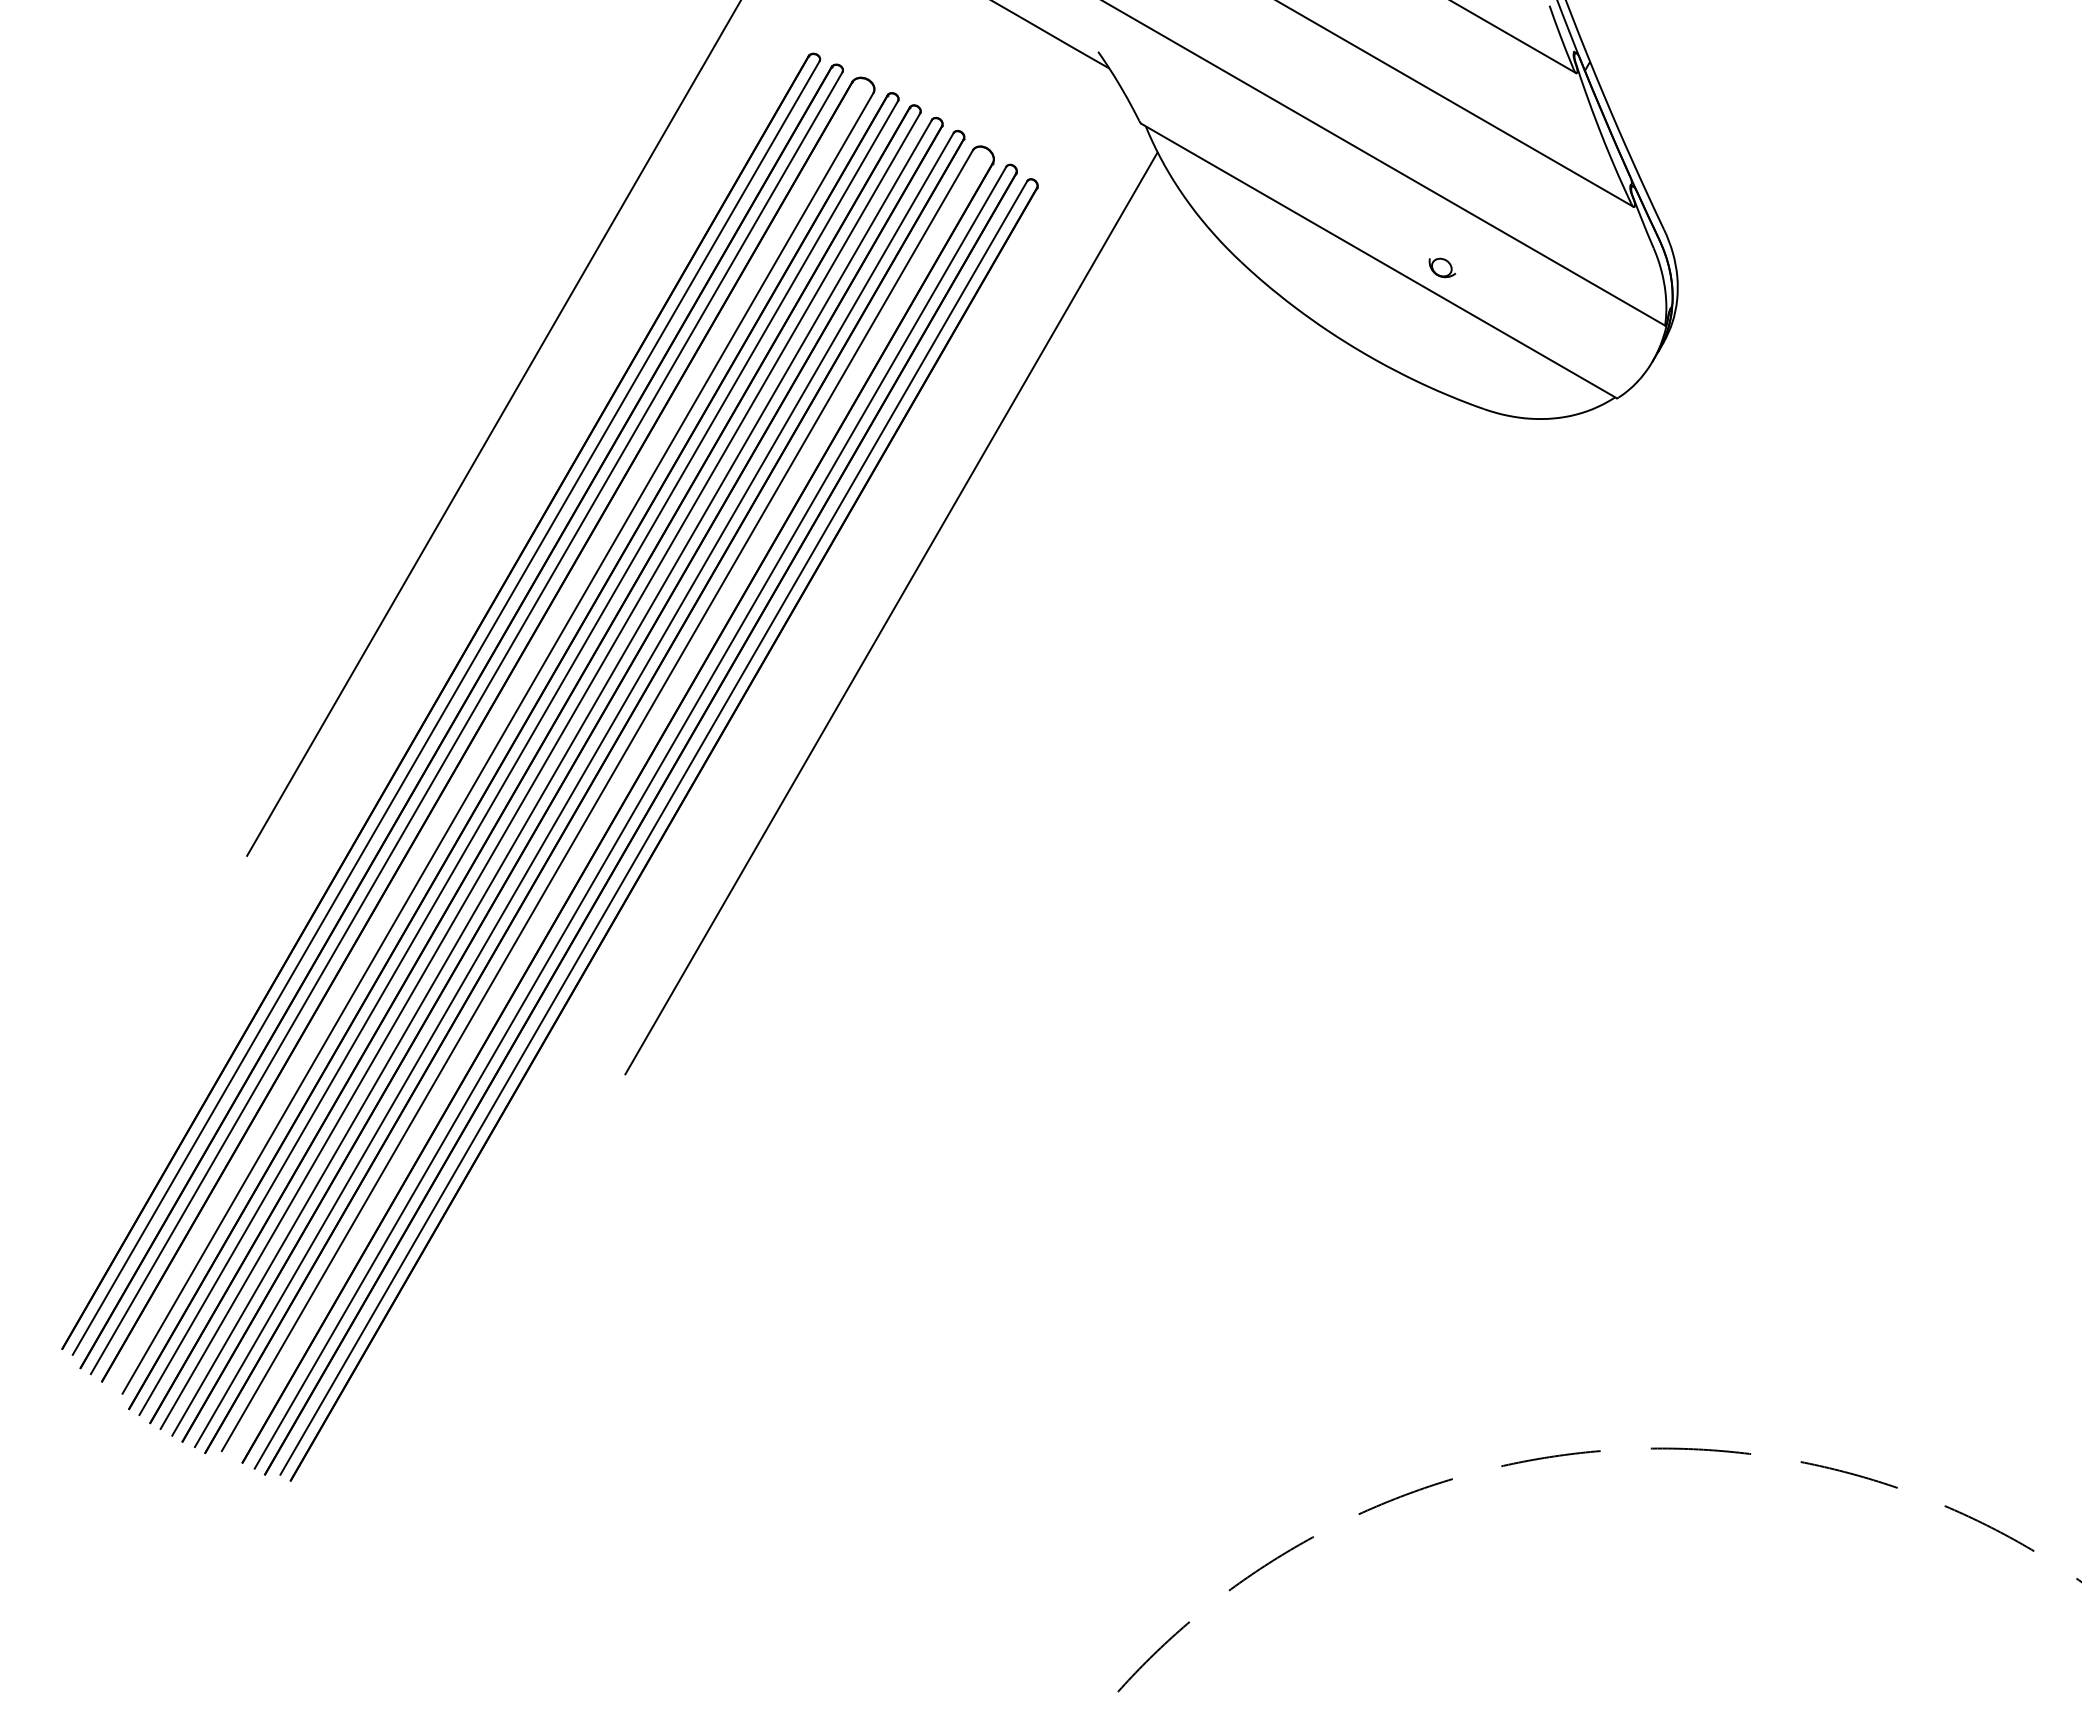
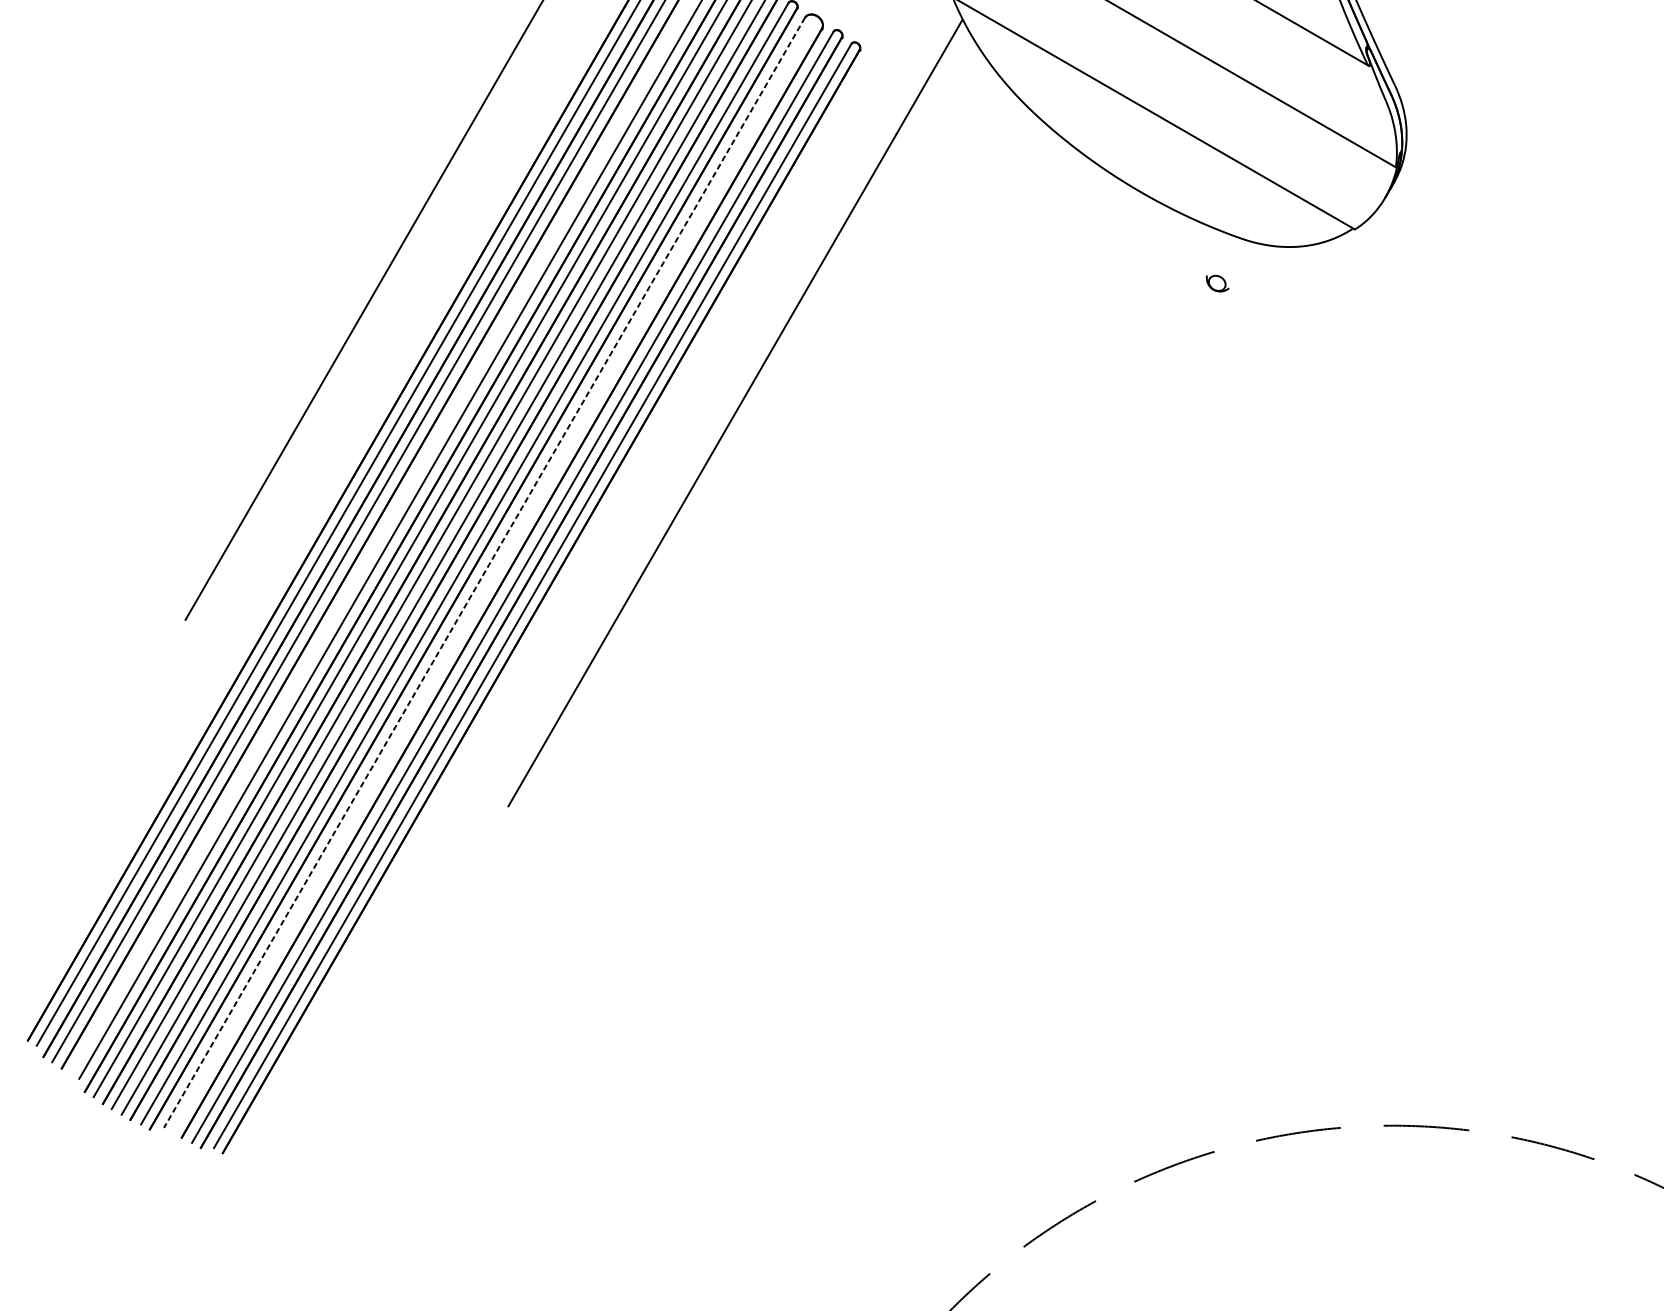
part: (1442, 267) -> (1217, 283), moved
line: (597, 800) -> (484, 572), solid -> dashed

